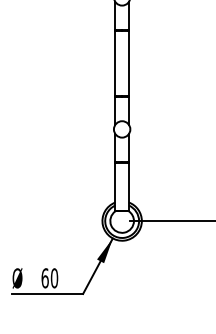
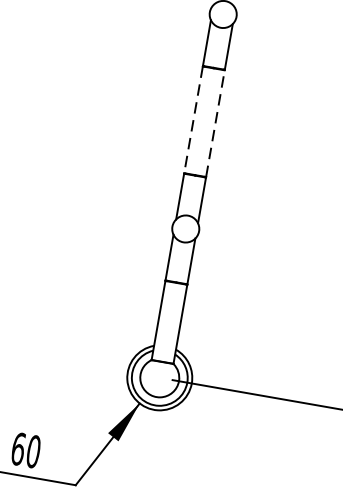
line: (115, 63) -> (193, 120), solid -> dashed
line: (128, 63) -> (214, 123), solid -> dashed

